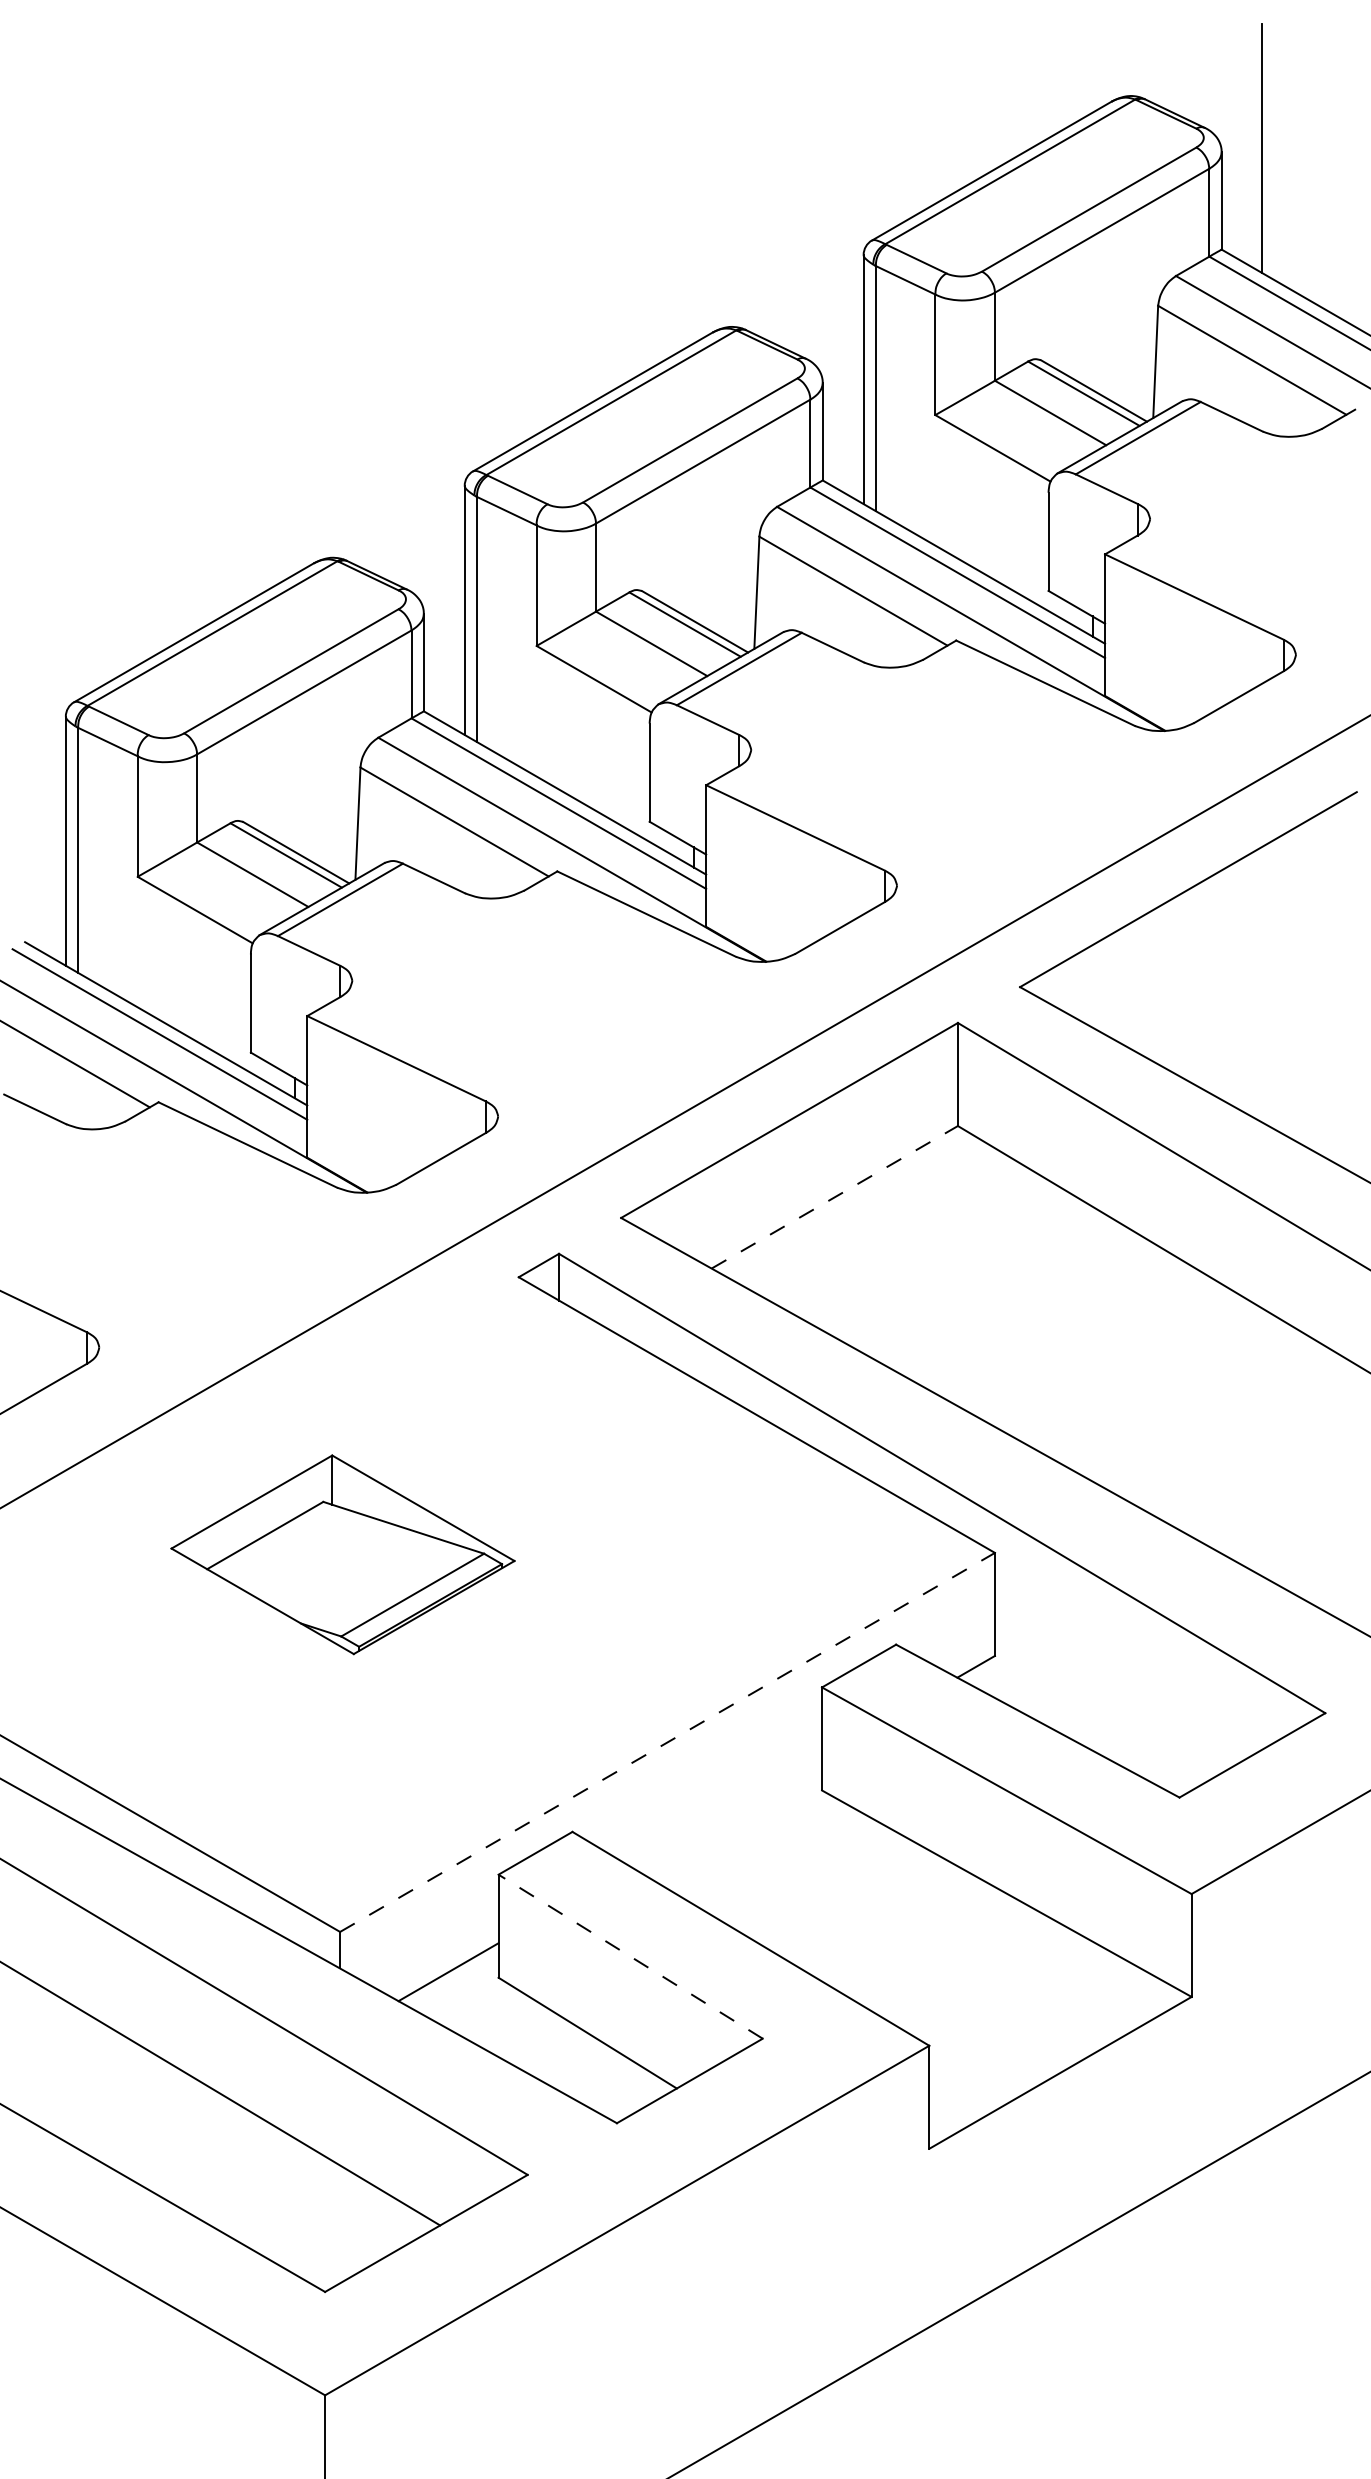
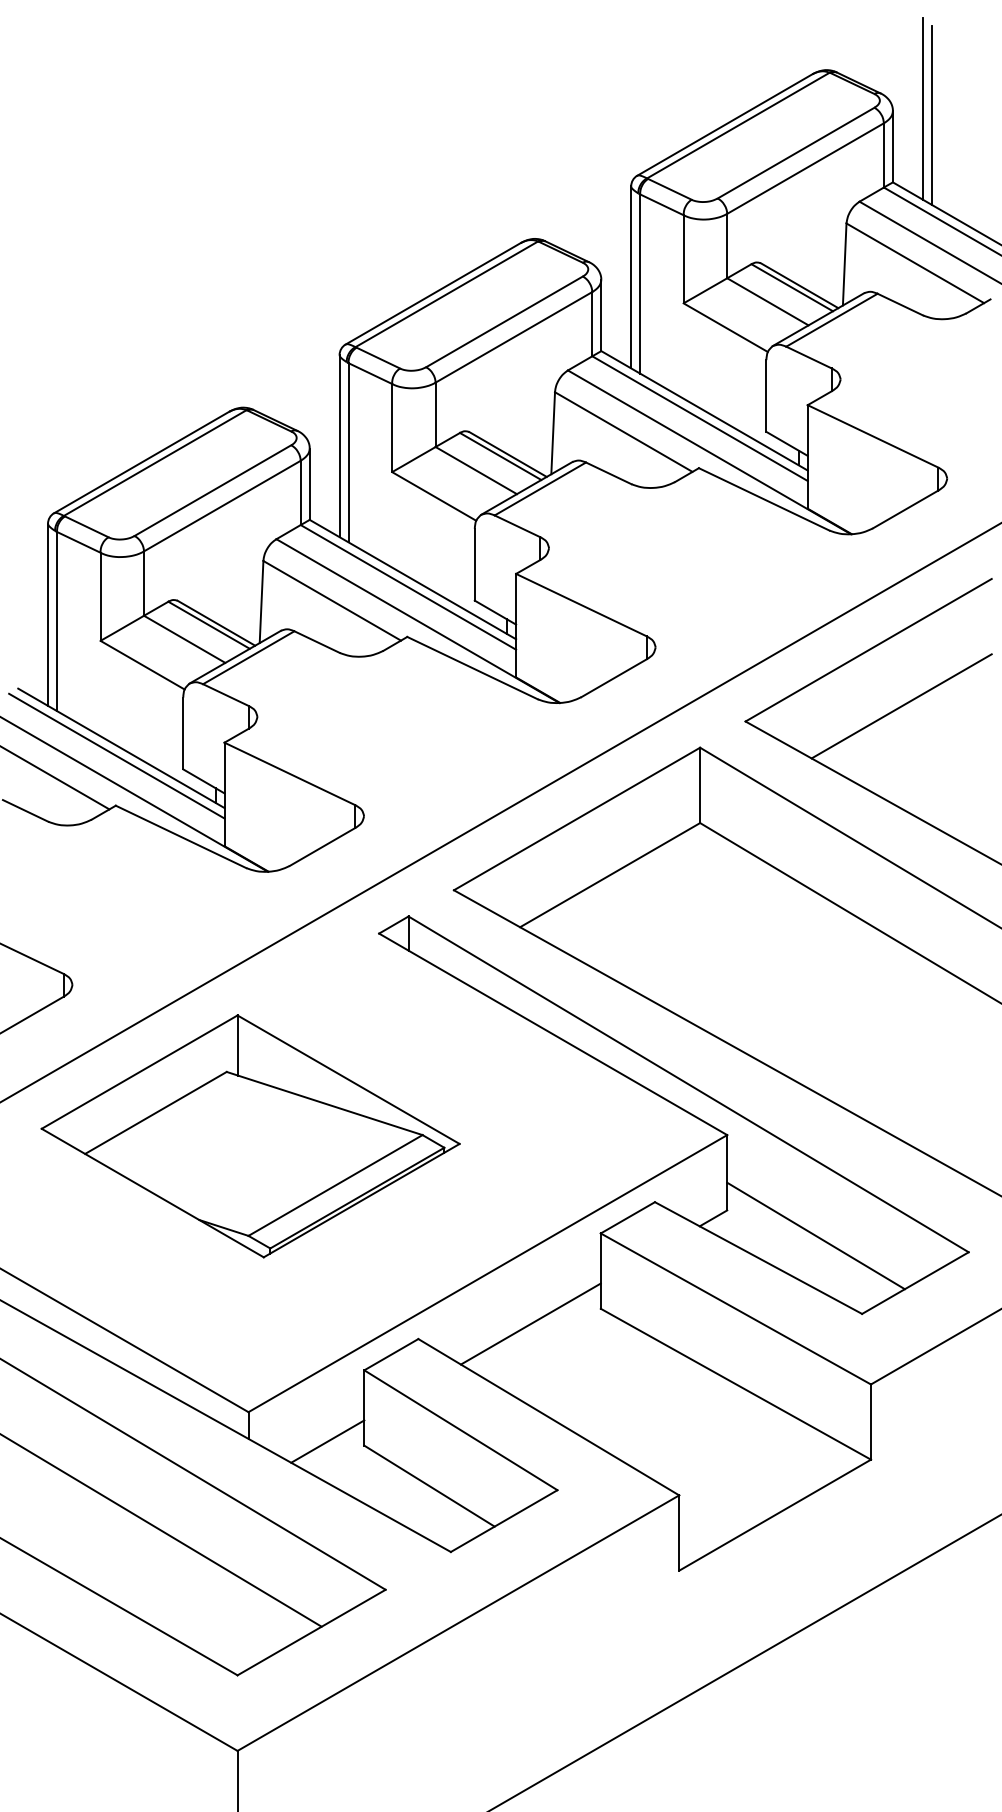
line: (1274, 157) -> (931, 115), added
line: (1233, 966) -> (901, 706), added
line: (835, 1197) -> (610, 875), dashed -> solid
part: (342, 1554) -> (250, 1136), size x1.67
line: (1115, 1690) -> (815, 1235), added
line: (667, 1742) -> (487, 1273), dashed -> solid
line: (726, 1810) -> (530, 1323), added
line: (630, 1956) -> (460, 1430), dashed -> solid

